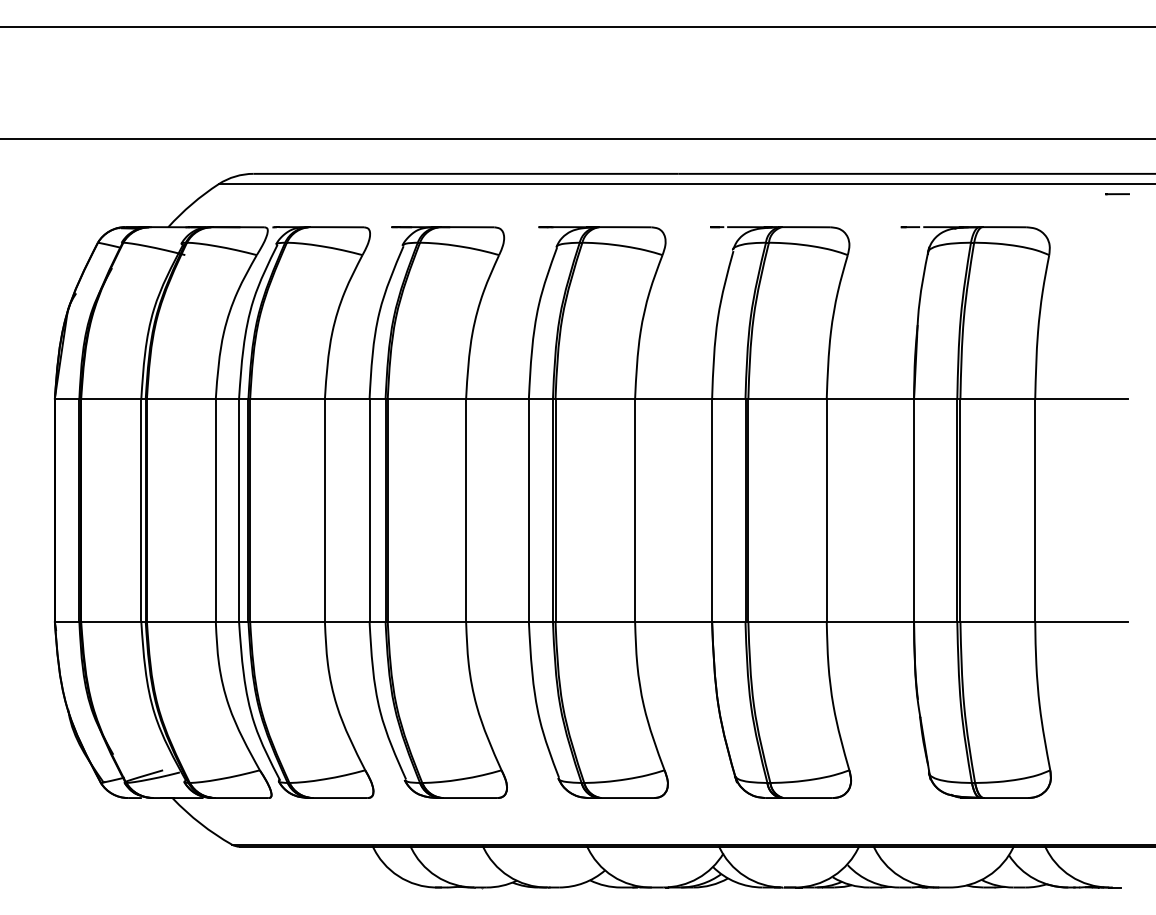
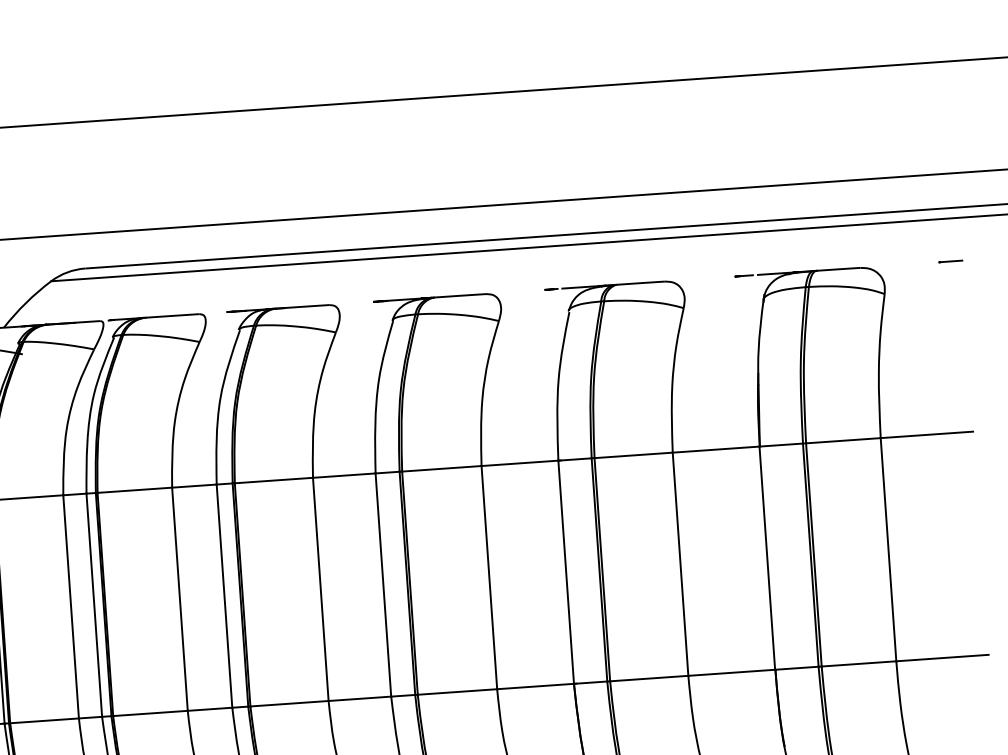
line: (1117, 194) -> (950, 261), moved

